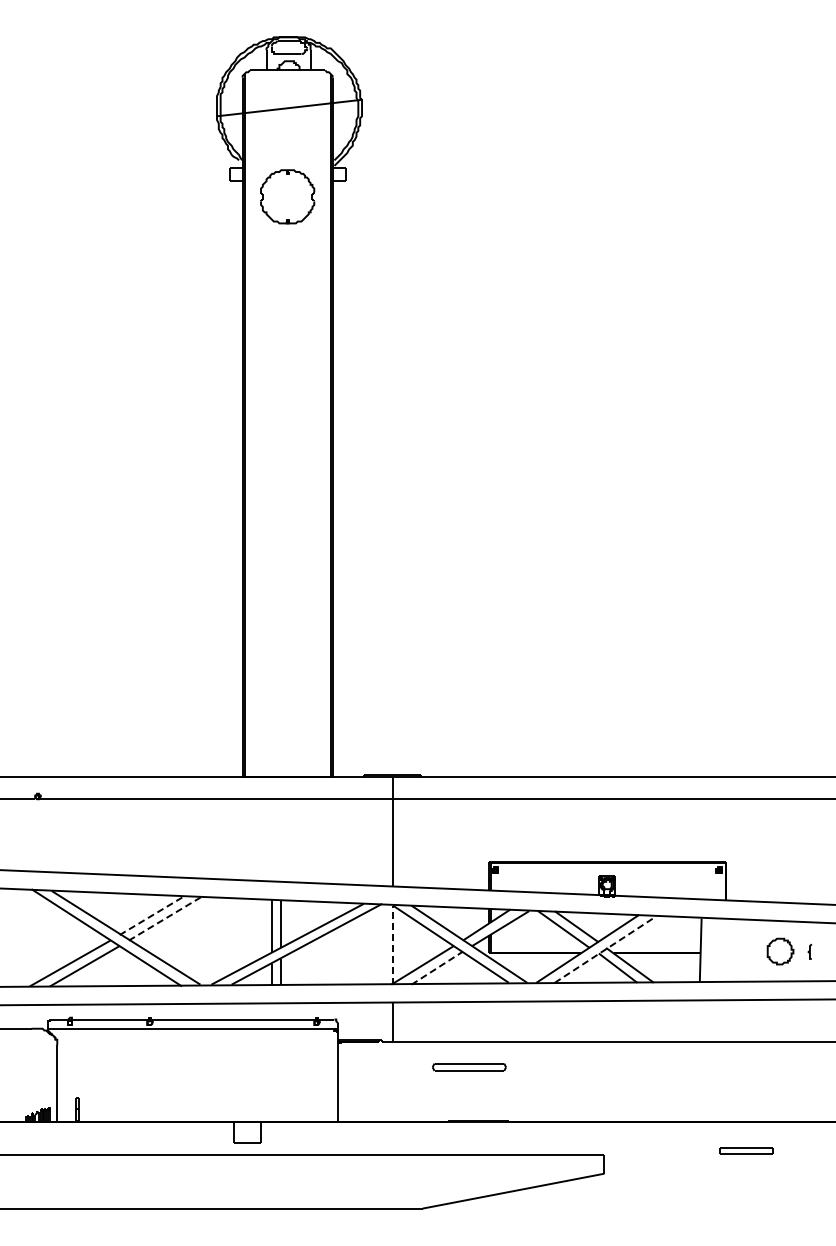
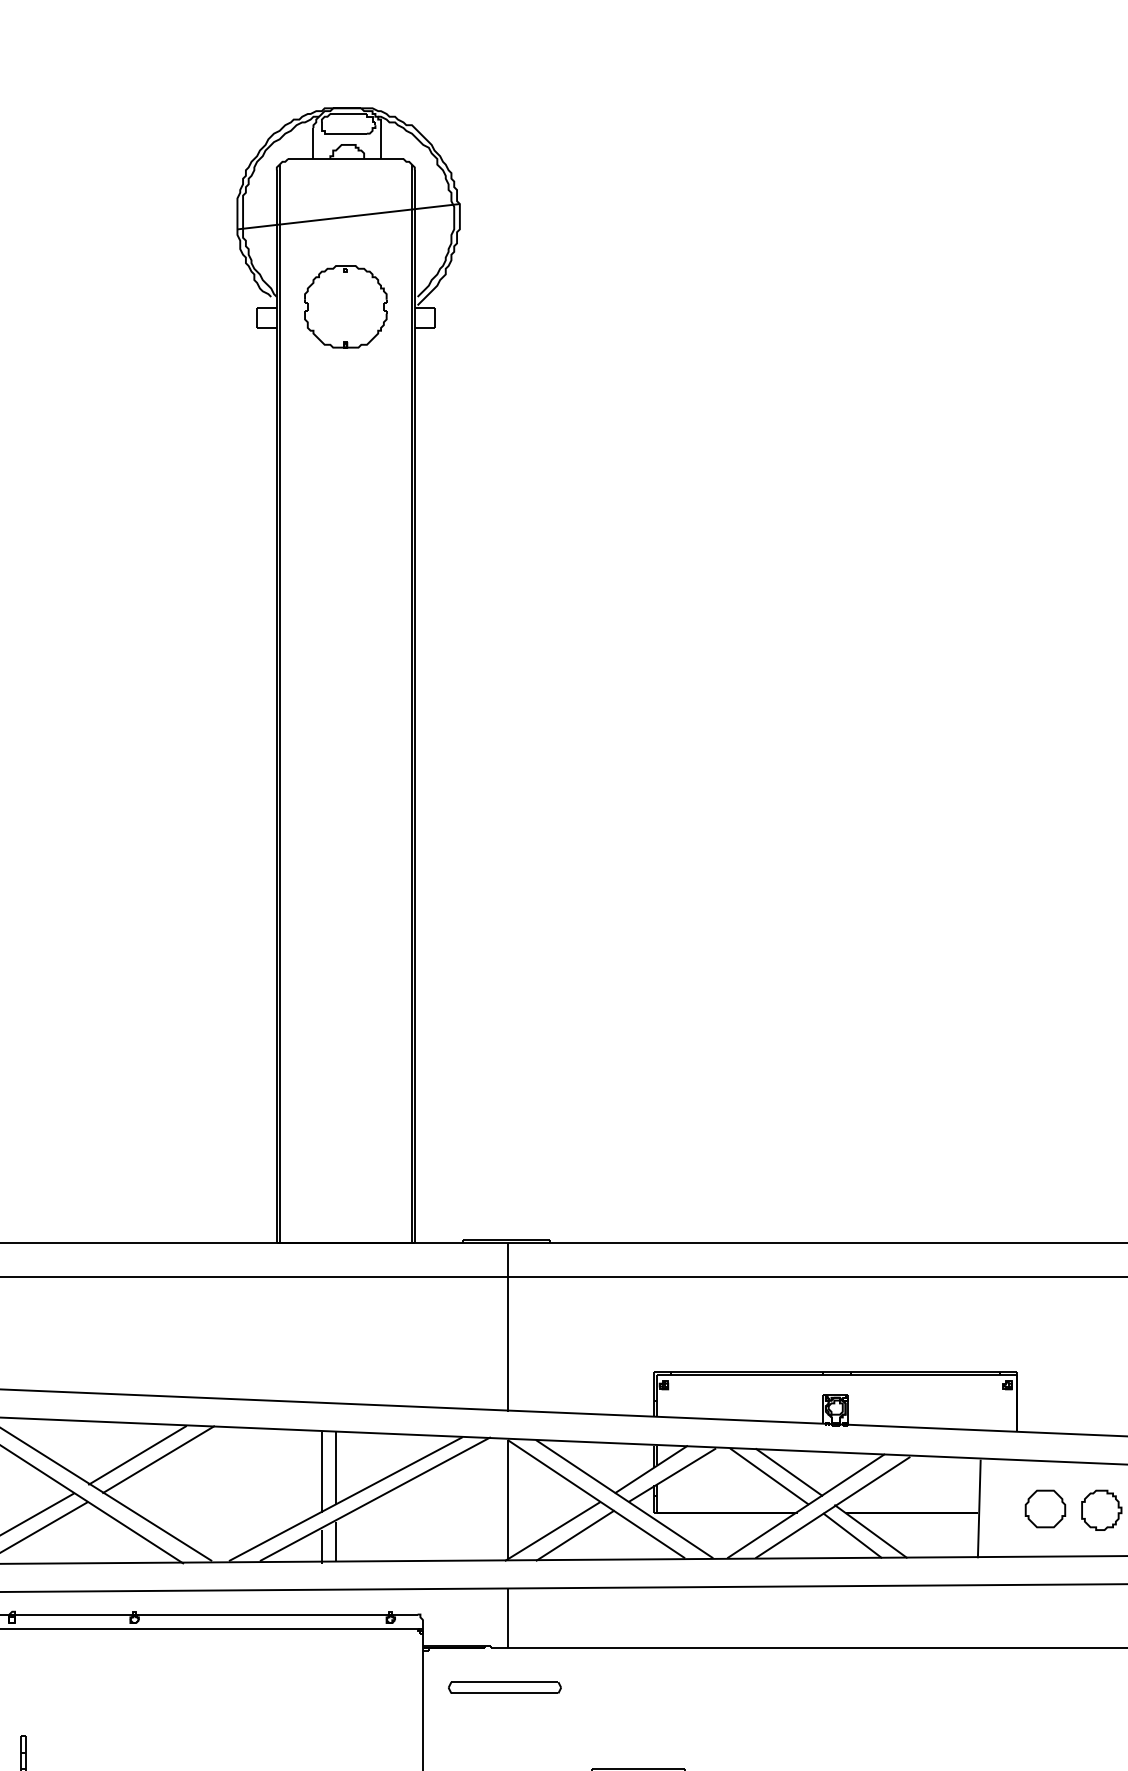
part: (287, 196) -> (345, 306), moved
line: (152, 915) -> (138, 1455), dashed -> solid
line: (165, 918) -> (158, 1459), dashed -> solid
line: (393, 944) -> (508, 1499), dashed -> solid
line: (605, 949) -> (833, 1507), dashed -> solid
part: (743, 950) -> (1044, 1508), added
line: (437, 968) -> (575, 1536), dashed -> solid
part: (469, 1067) -> (505, 1688), moved

